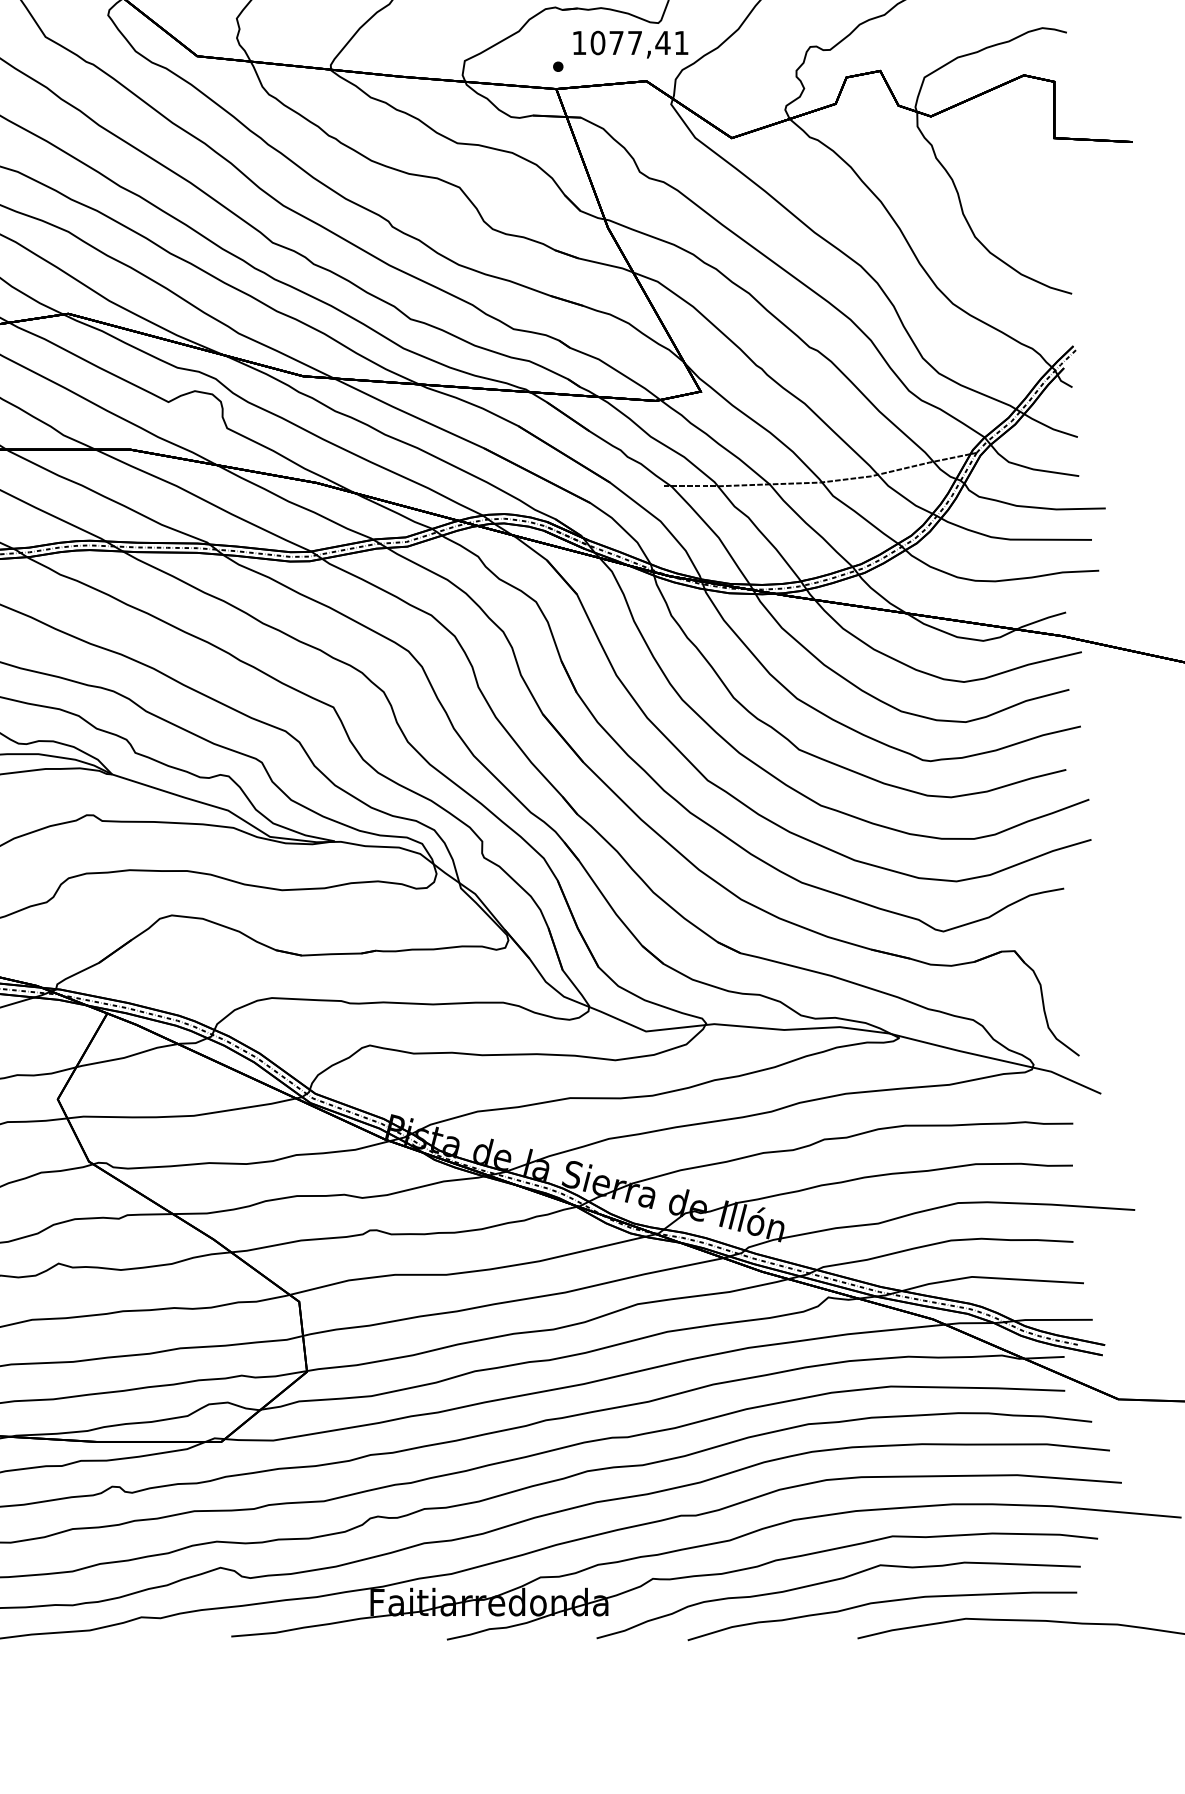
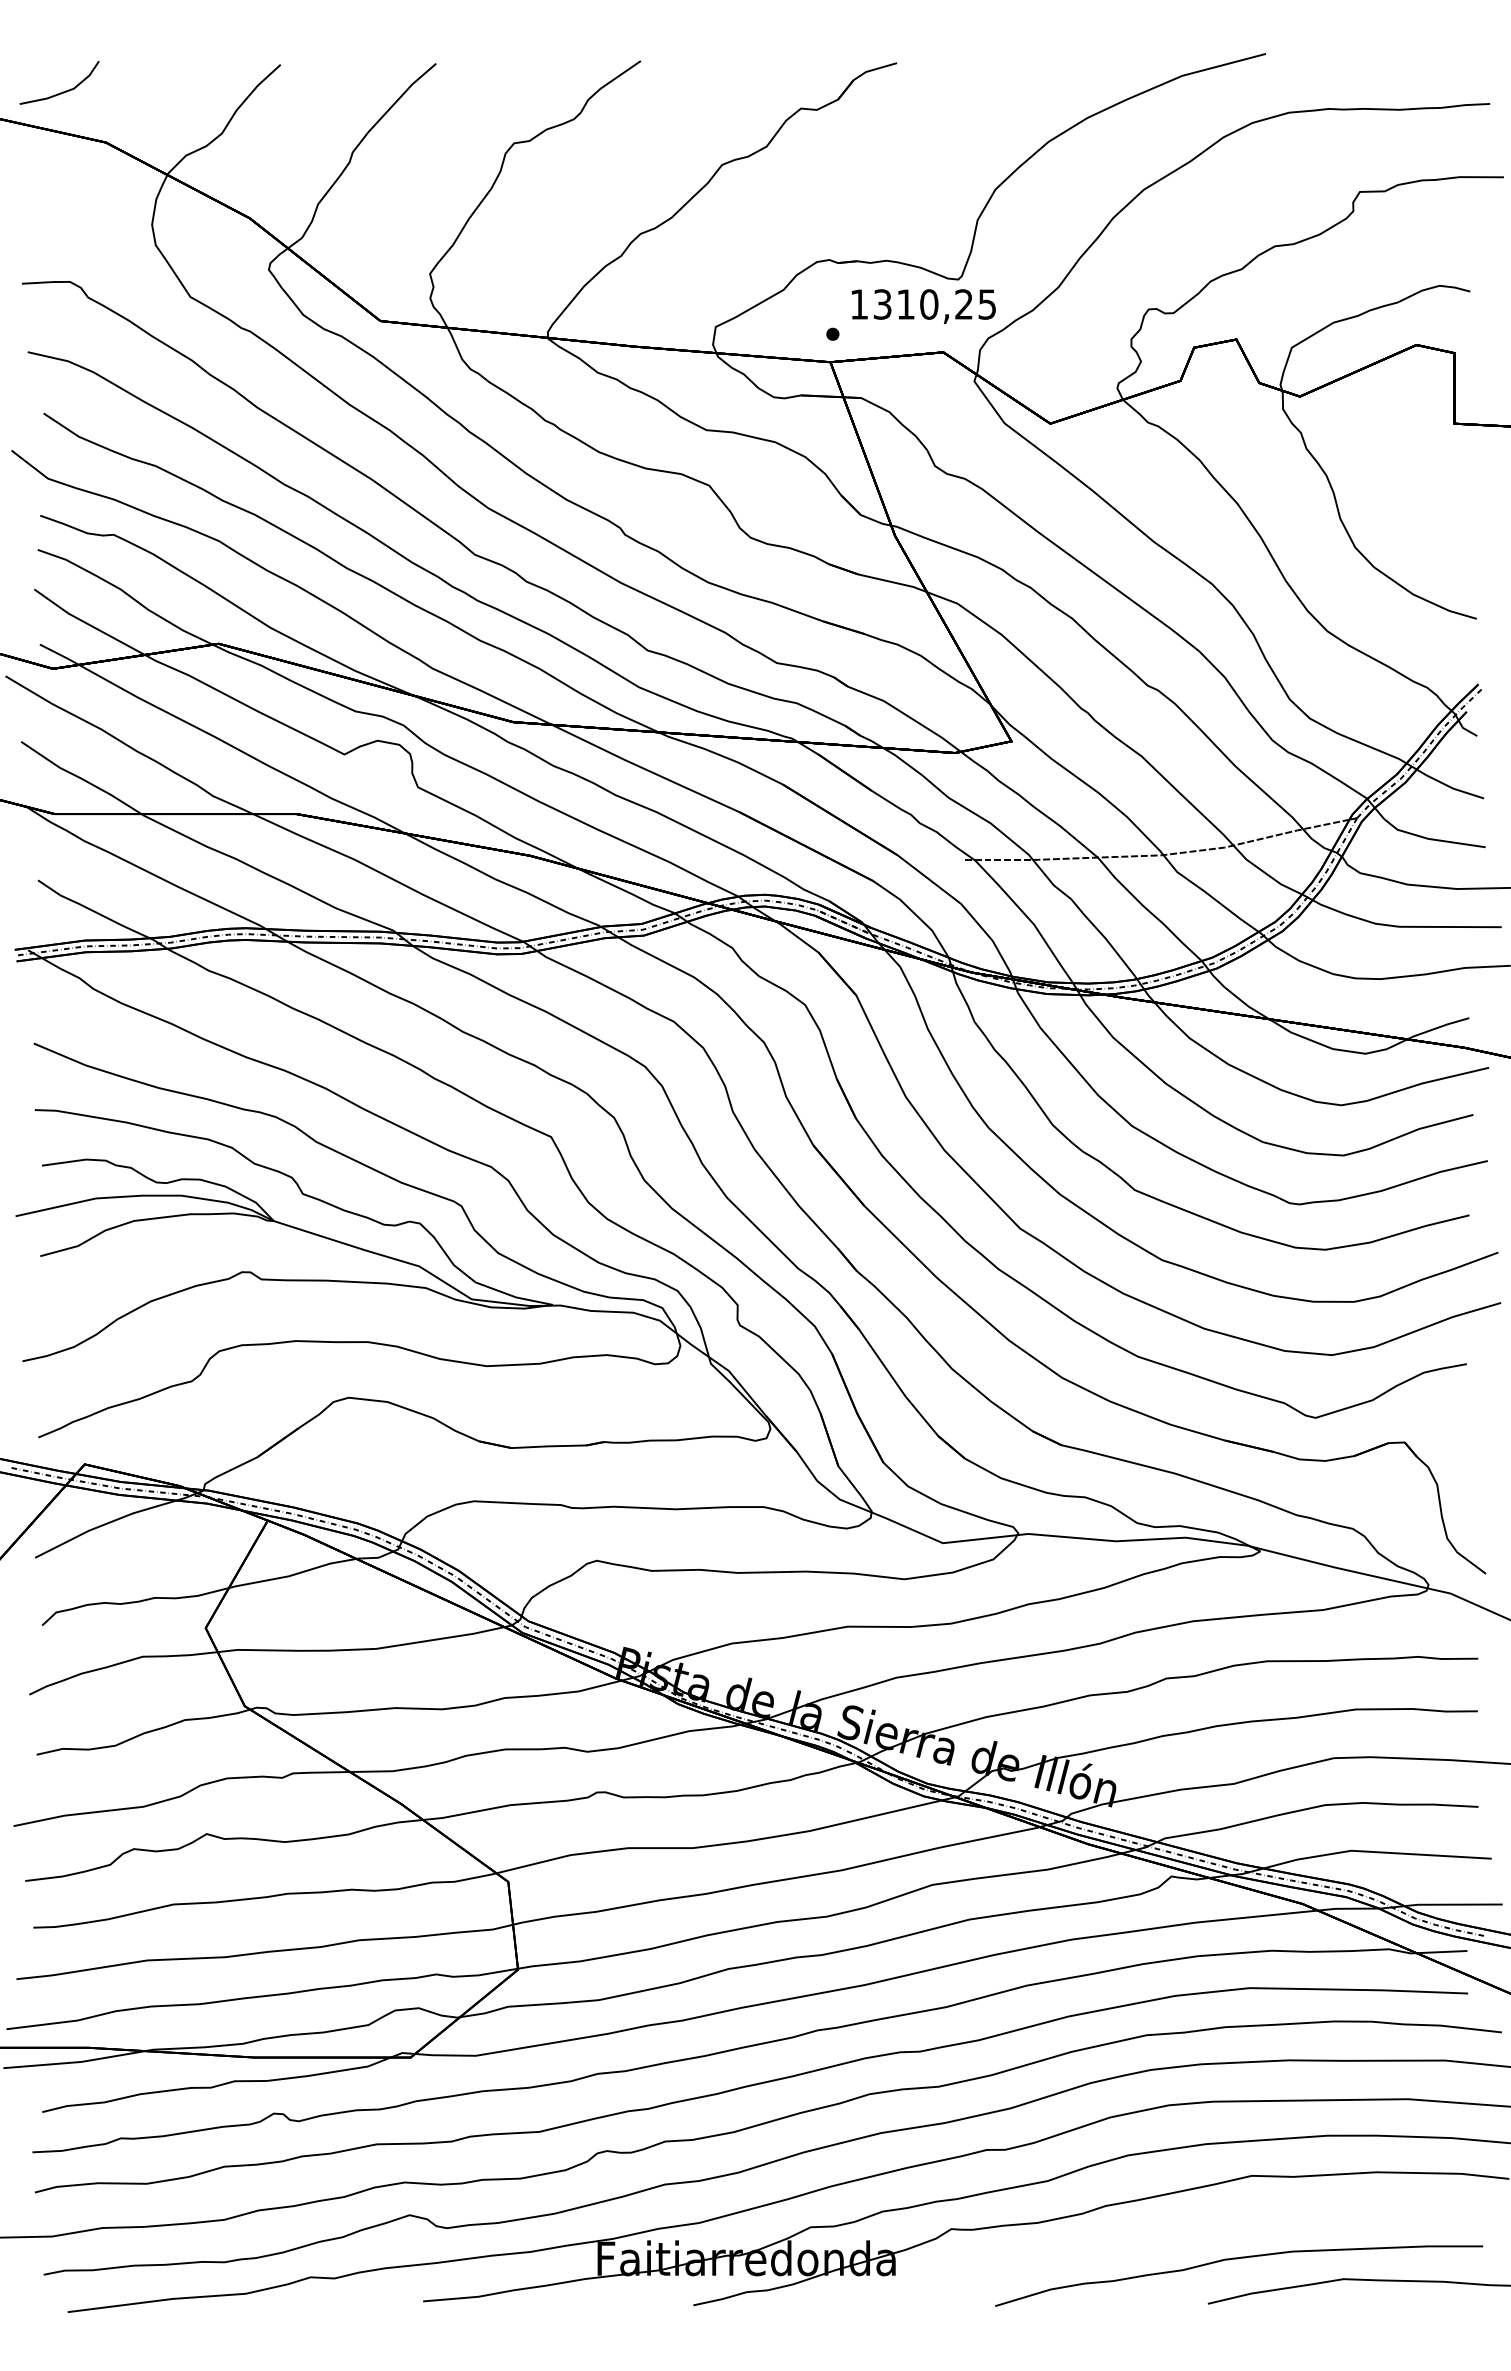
text: (639, 43) -> (934, 304), 1077,41 -> 1310,25
curve: (835, 1580) -> (1180, 2231), removed

